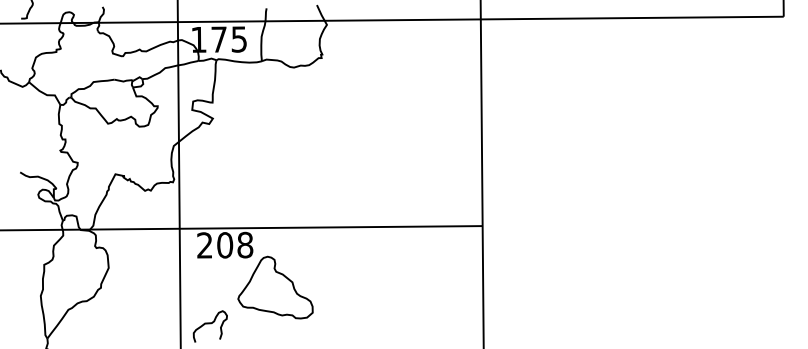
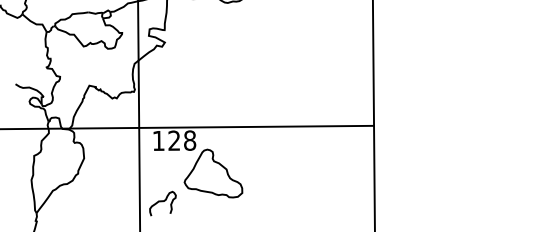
text: (215, 245) -> (166, 140), 208 -> 128

